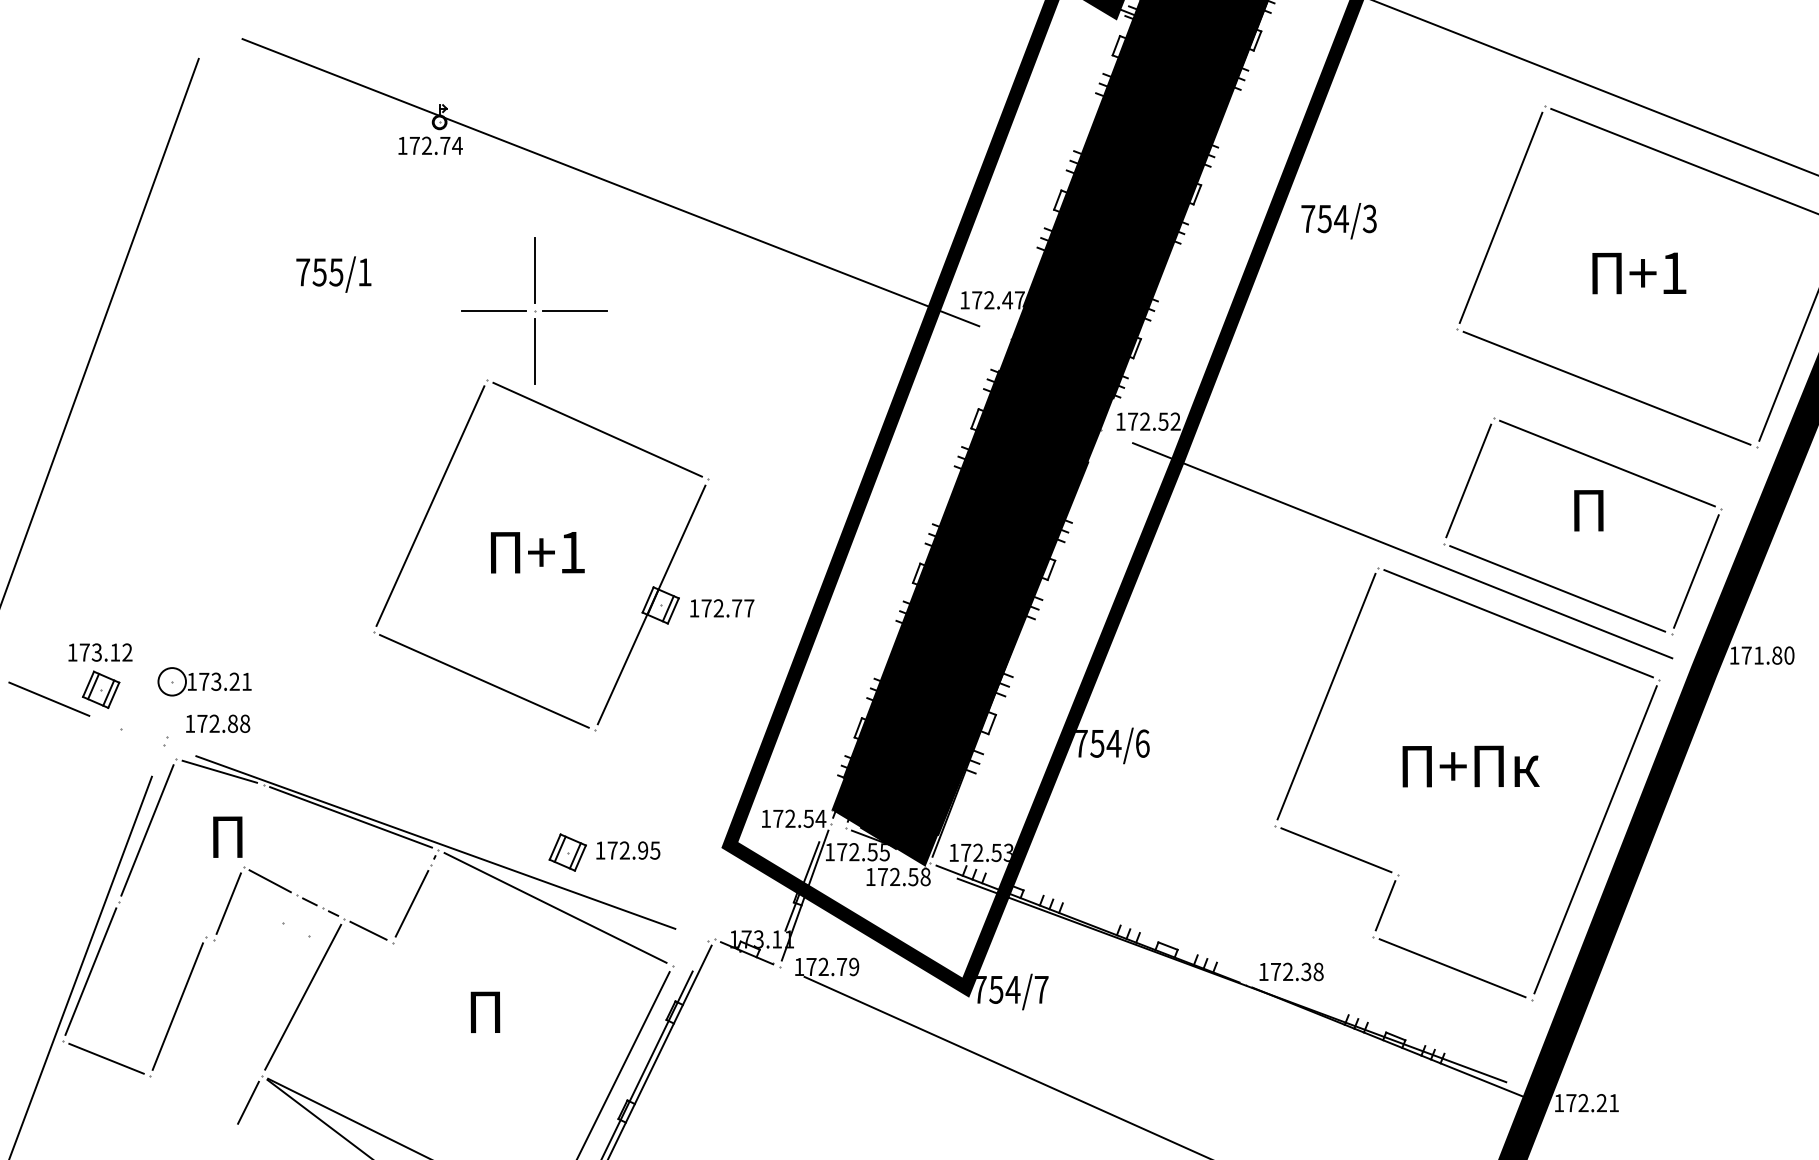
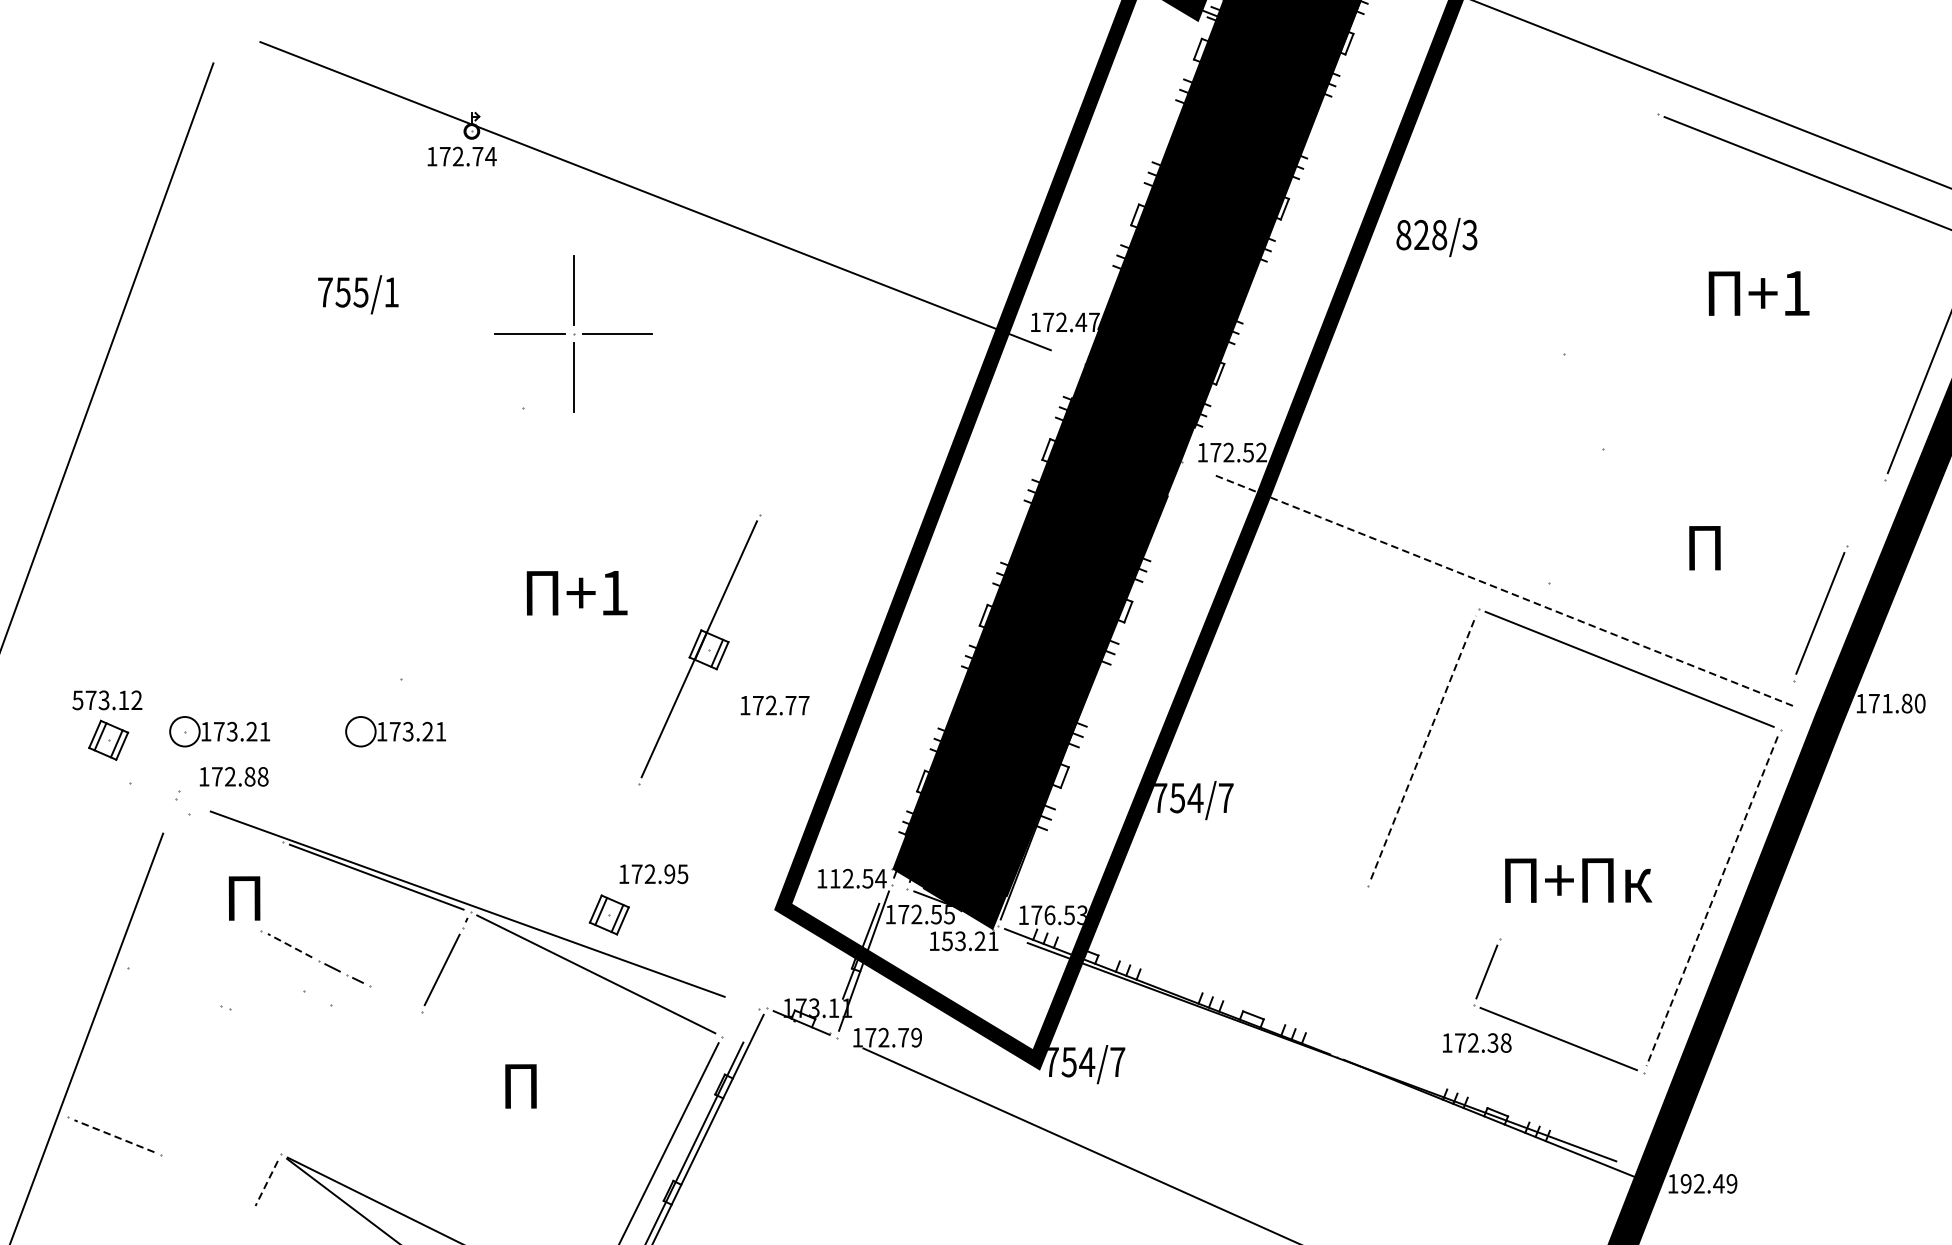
line: (1500, 217) -> (1610, 233), removed
text: (1324, 218) -> (1421, 234), 754/3 -> 828/3
line: (1606, 387) -> (1723, 415), removed
line: (597, 429) -> (641, 461), removed
line: (1607, 463) -> (1724, 497), removed
line: (1468, 480) -> (1575, 515), removed
line: (430, 505) -> (462, 542), removed
line: (1403, 550) -> (1506, 590), solid -> dashed
line: (1557, 588) -> (1671, 631), removed
text: (722, 608) -> (775, 705), moved
text: (72, 652) -> (77, 700), 173.12 -> 573.12
part: (368, 681) -> (395, 731), added
line: (484, 681) -> (519, 731), removed
line: (1326, 696) -> (1423, 747), solid -> dashed
line: (49, 698) -> (53, 749), removed
text: (1142, 743) -> (1226, 797), 754/6 -> 754/7
text: (1470, 766) -> (1577, 880), moved
line: (219, 771) -> (235, 827), removed
text: (778, 818) -> (835, 878), 172.54 -> 112.54
line: (147, 830) -> (158, 891), removed
line: (1595, 840) -> (1712, 902), solid -> dashed
text: (628, 850) -> (654, 874), moved
line: (1336, 850) -> (1434, 912), removed
text: (978, 852) -> (1050, 914), 172.53 -> 176.53
text: (903, 876) -> (969, 940), 172.58 -> 153.21
line: (269, 880) -> (289, 944), solid -> dashed
line: (228, 903) -> (245, 969), removed
line: (368, 930) -> (395, 998), removed
line: (90, 971) -> (97, 1042), removed
text: (1291, 971) -> (1477, 1042), moved
line: (303, 996) -> (325, 1069), removed
line: (177, 1006) -> (190, 1080), removed
line: (106, 1058) -> (114, 1135), solid -> dashed
line: (248, 1103) -> (266, 1184), solid -> dashed
text: (1592, 1103) -> (1708, 1184), 172.21 -> 192.49

